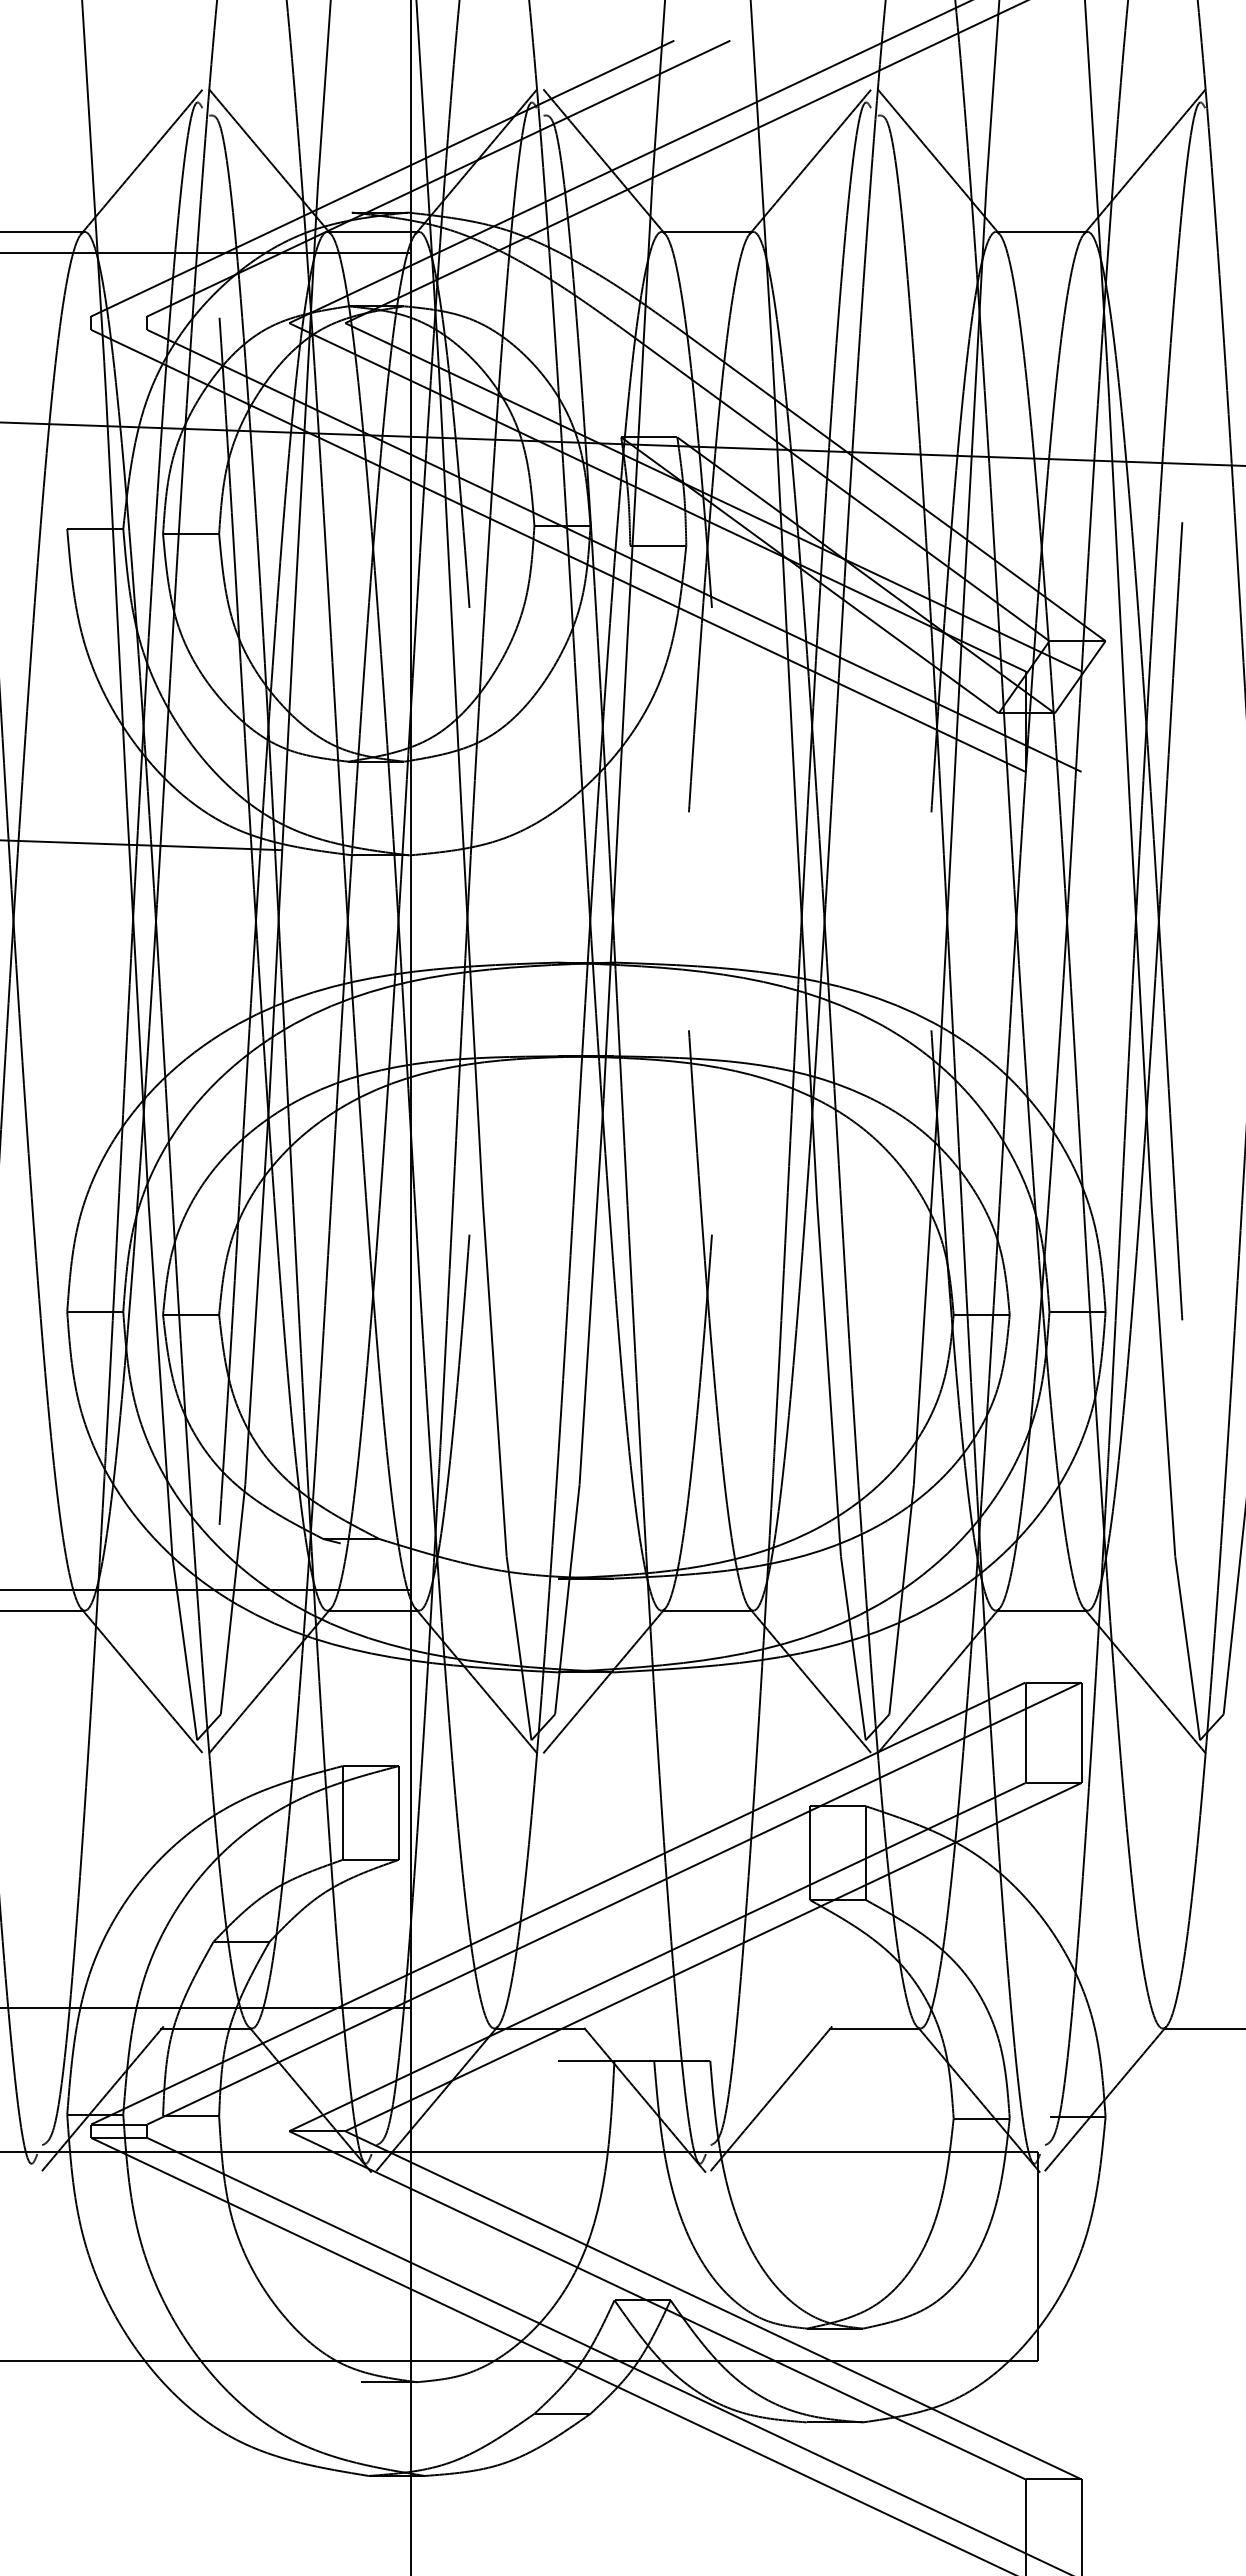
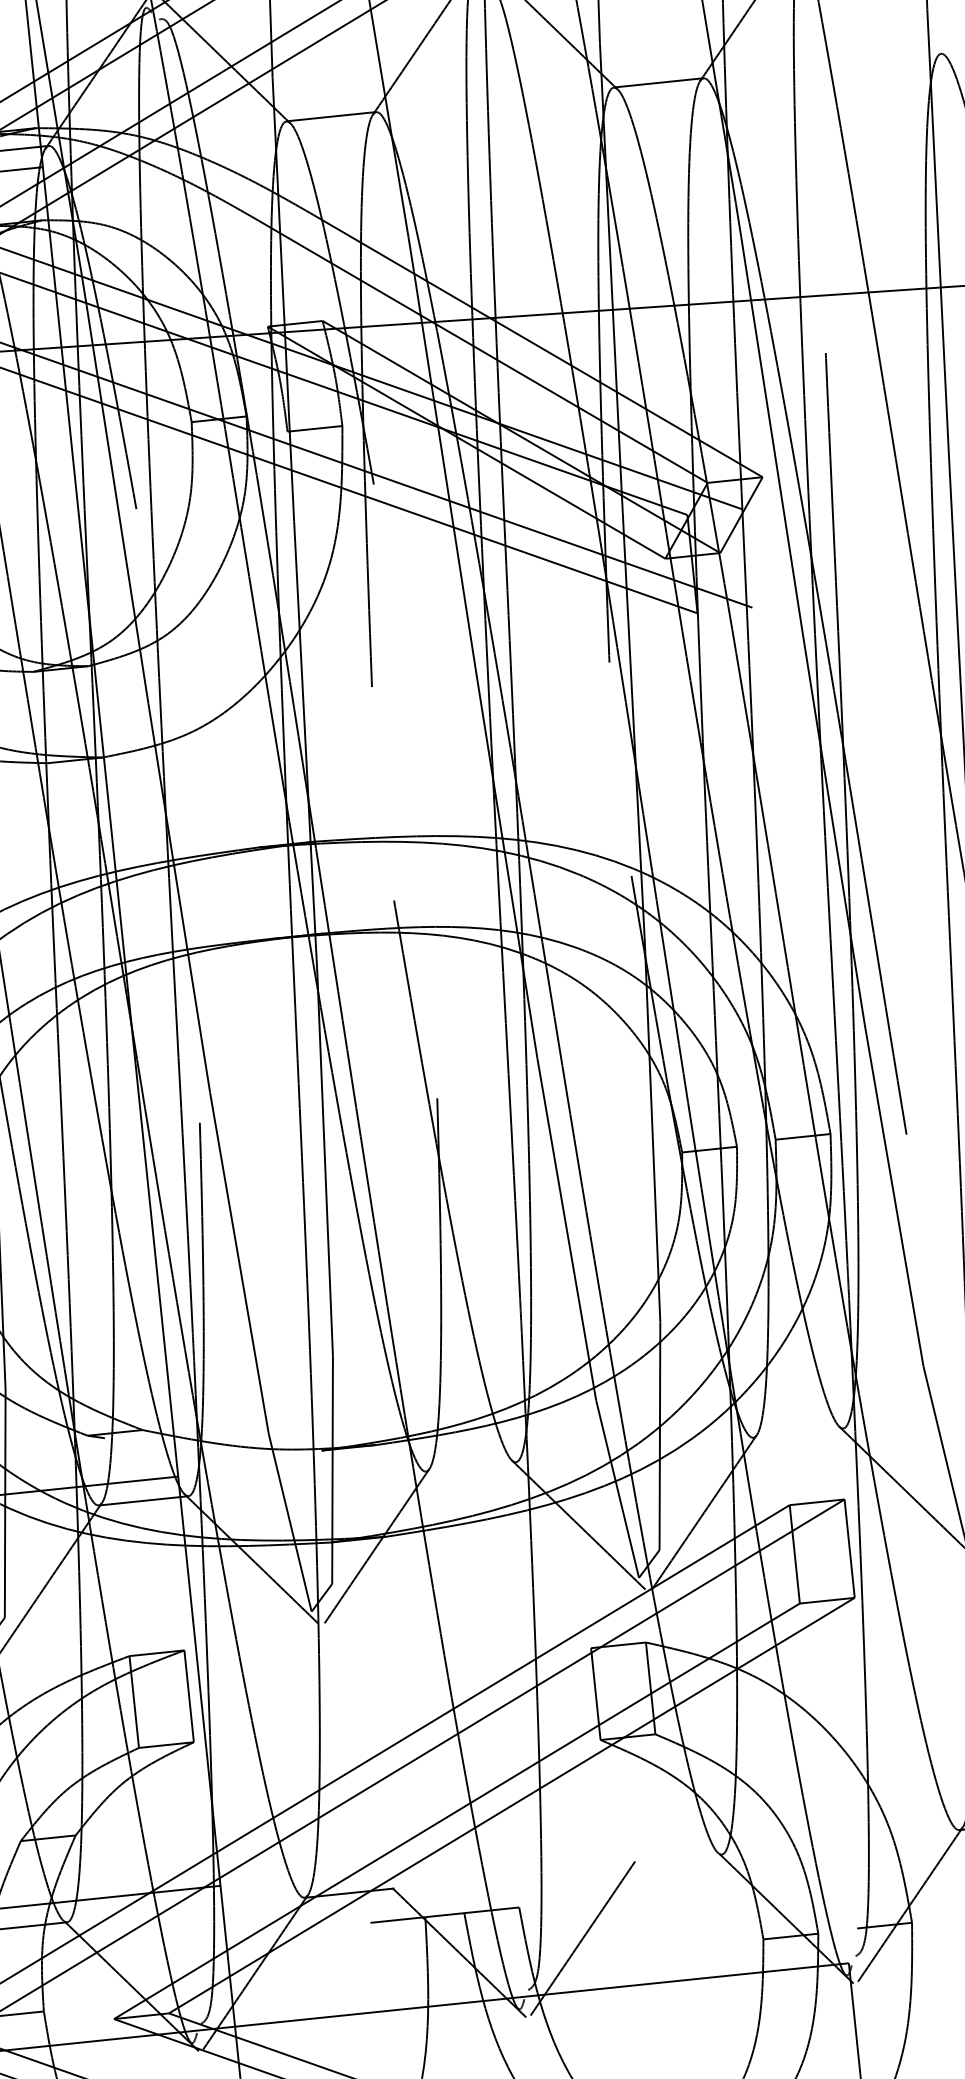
line: (707, 1610) -> (470, 1466), removed
line: (1041, 1610) -> (798, 1432), removed
line: (874, 2028) -> (676, 1859), removed

